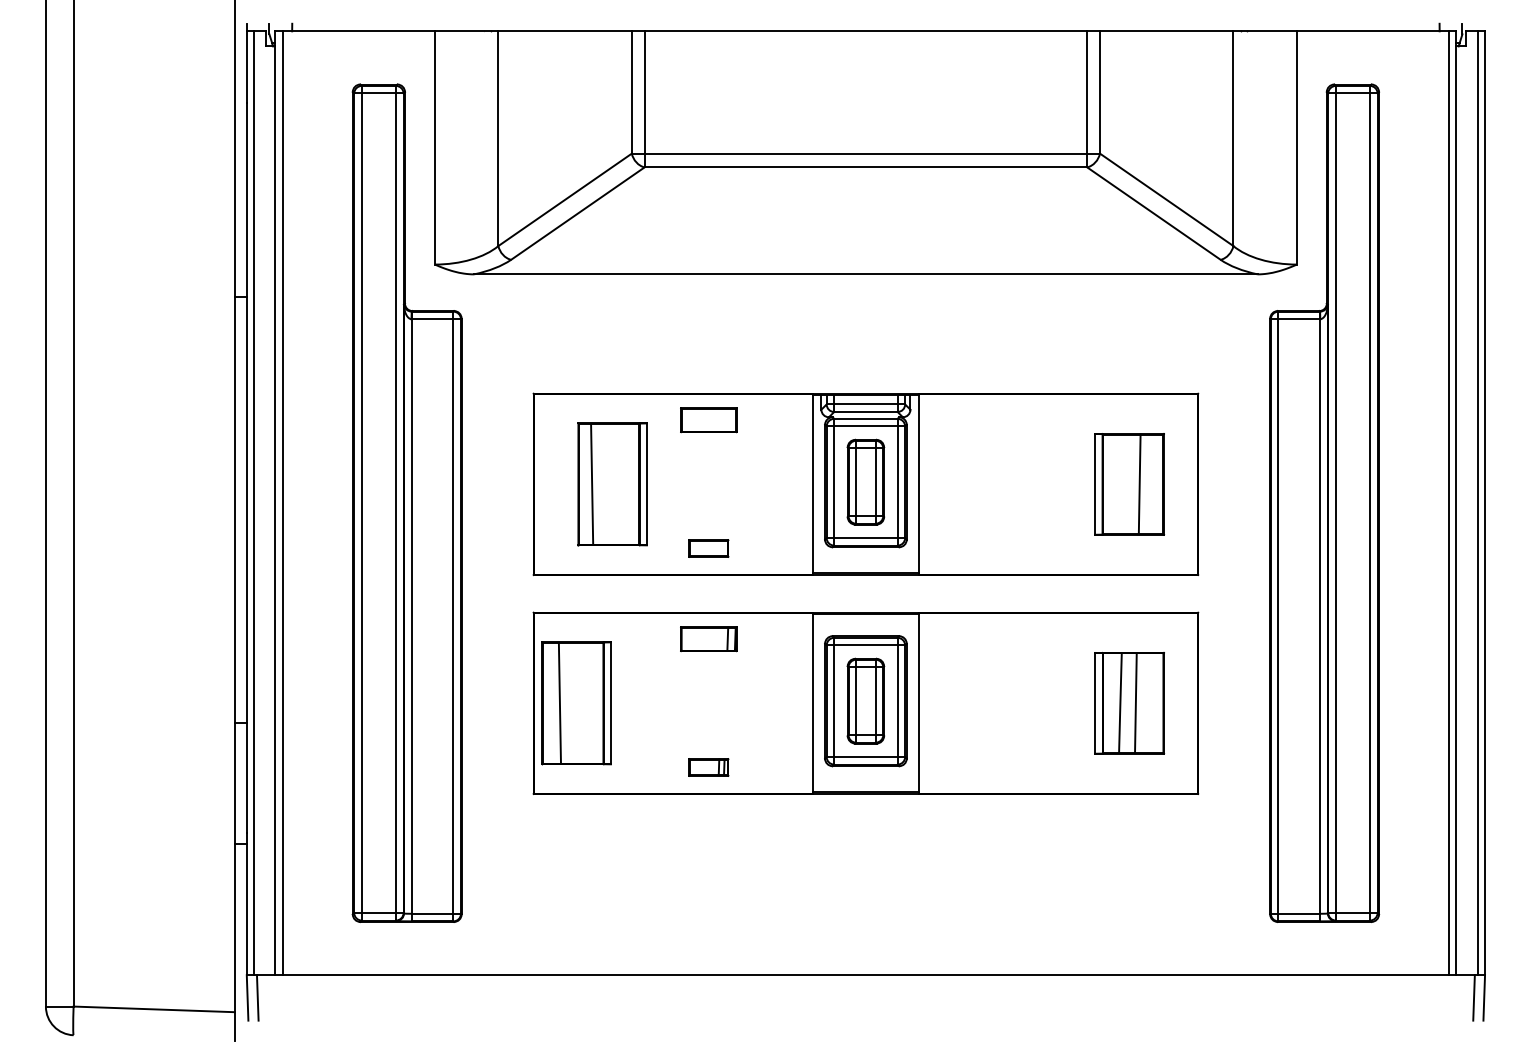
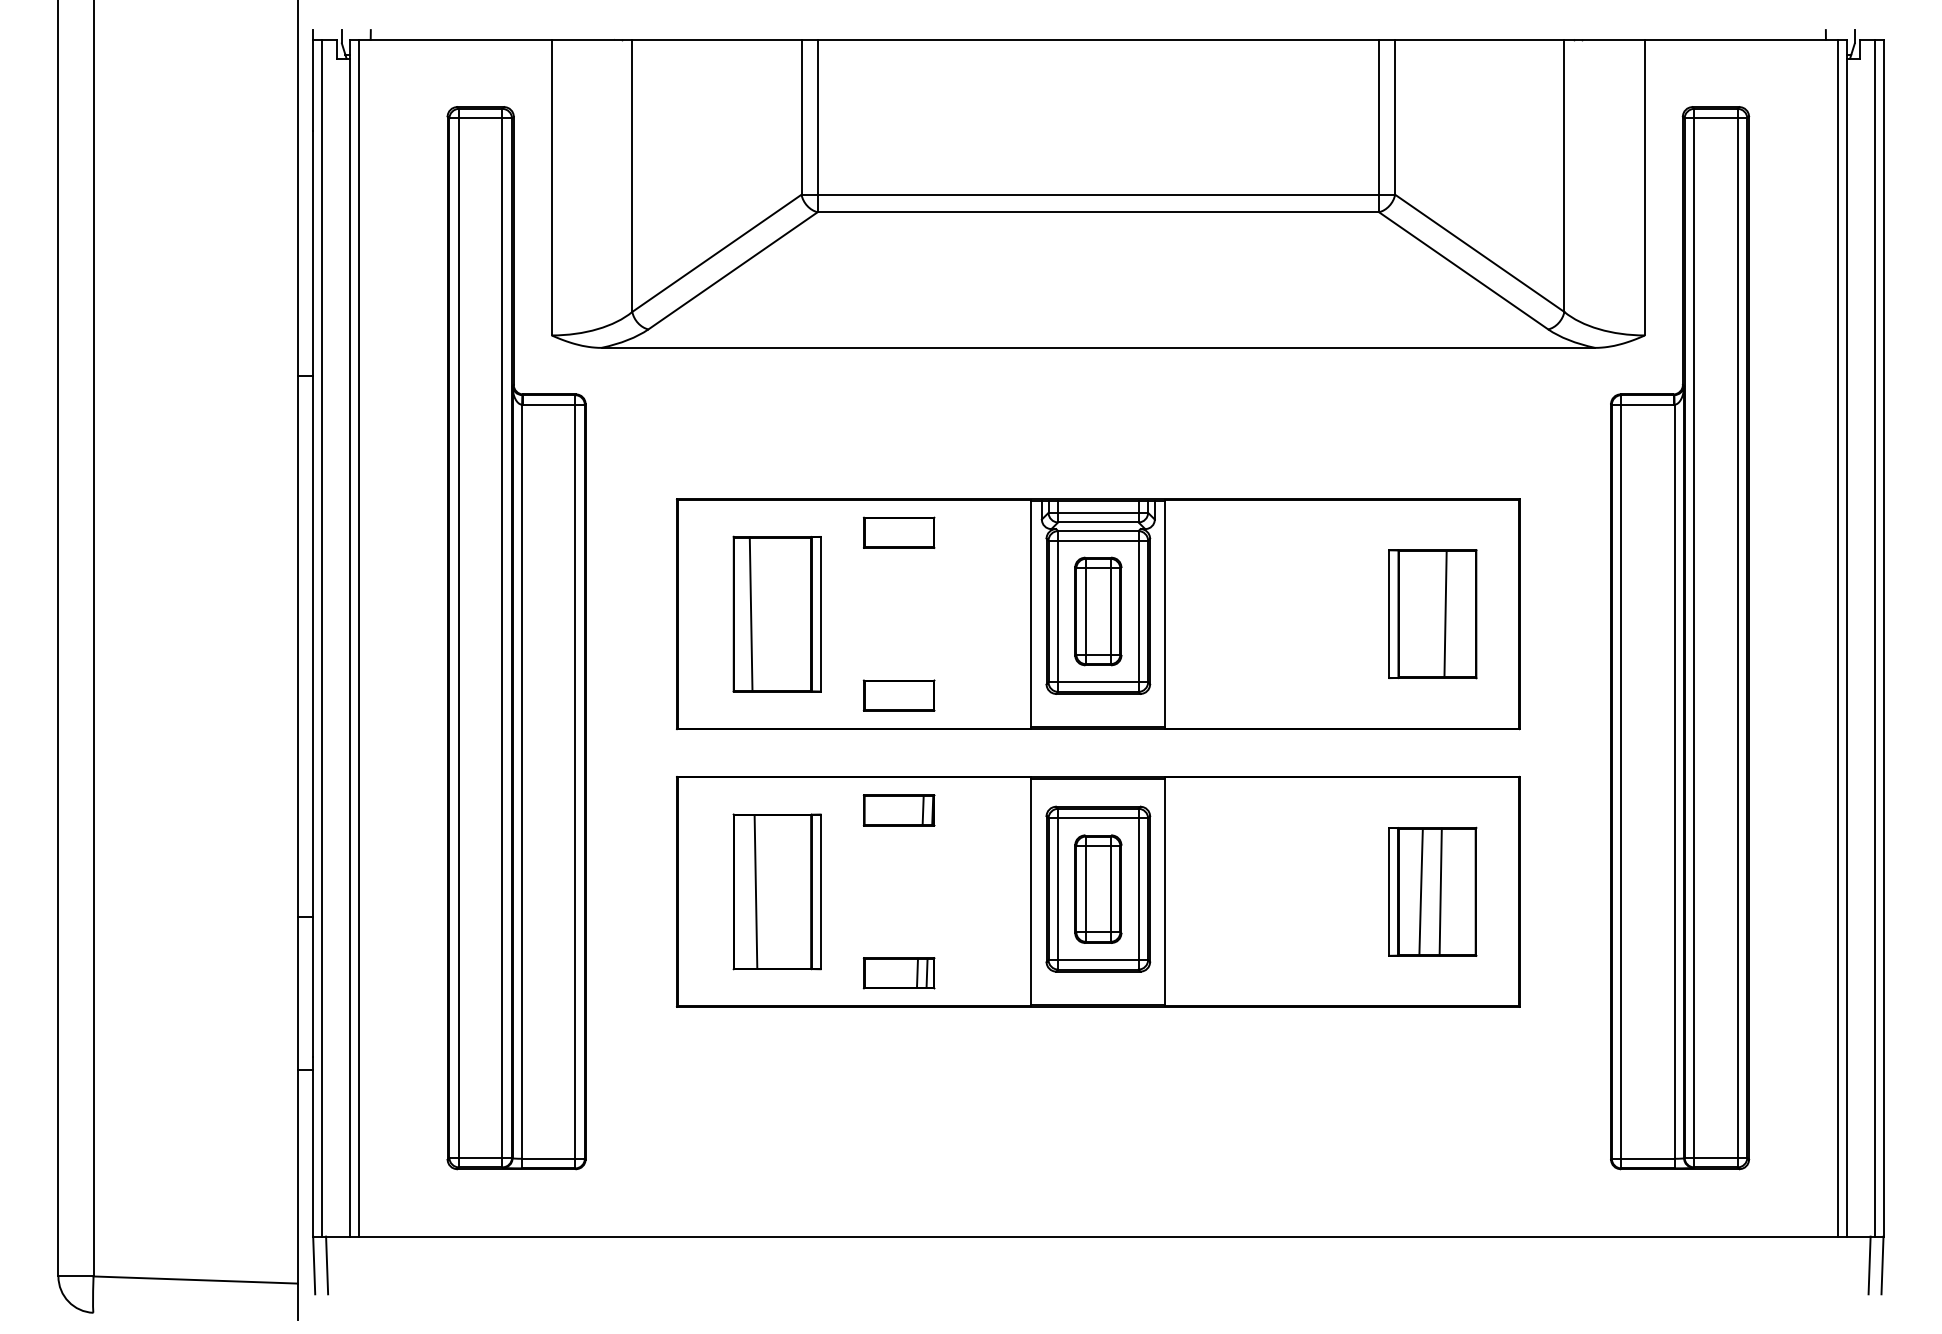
part: (708, 548) -> (898, 695), size x1.43
part: (576, 703) -> (776, 892), moved
part: (708, 767) -> (898, 973), size x1.43

